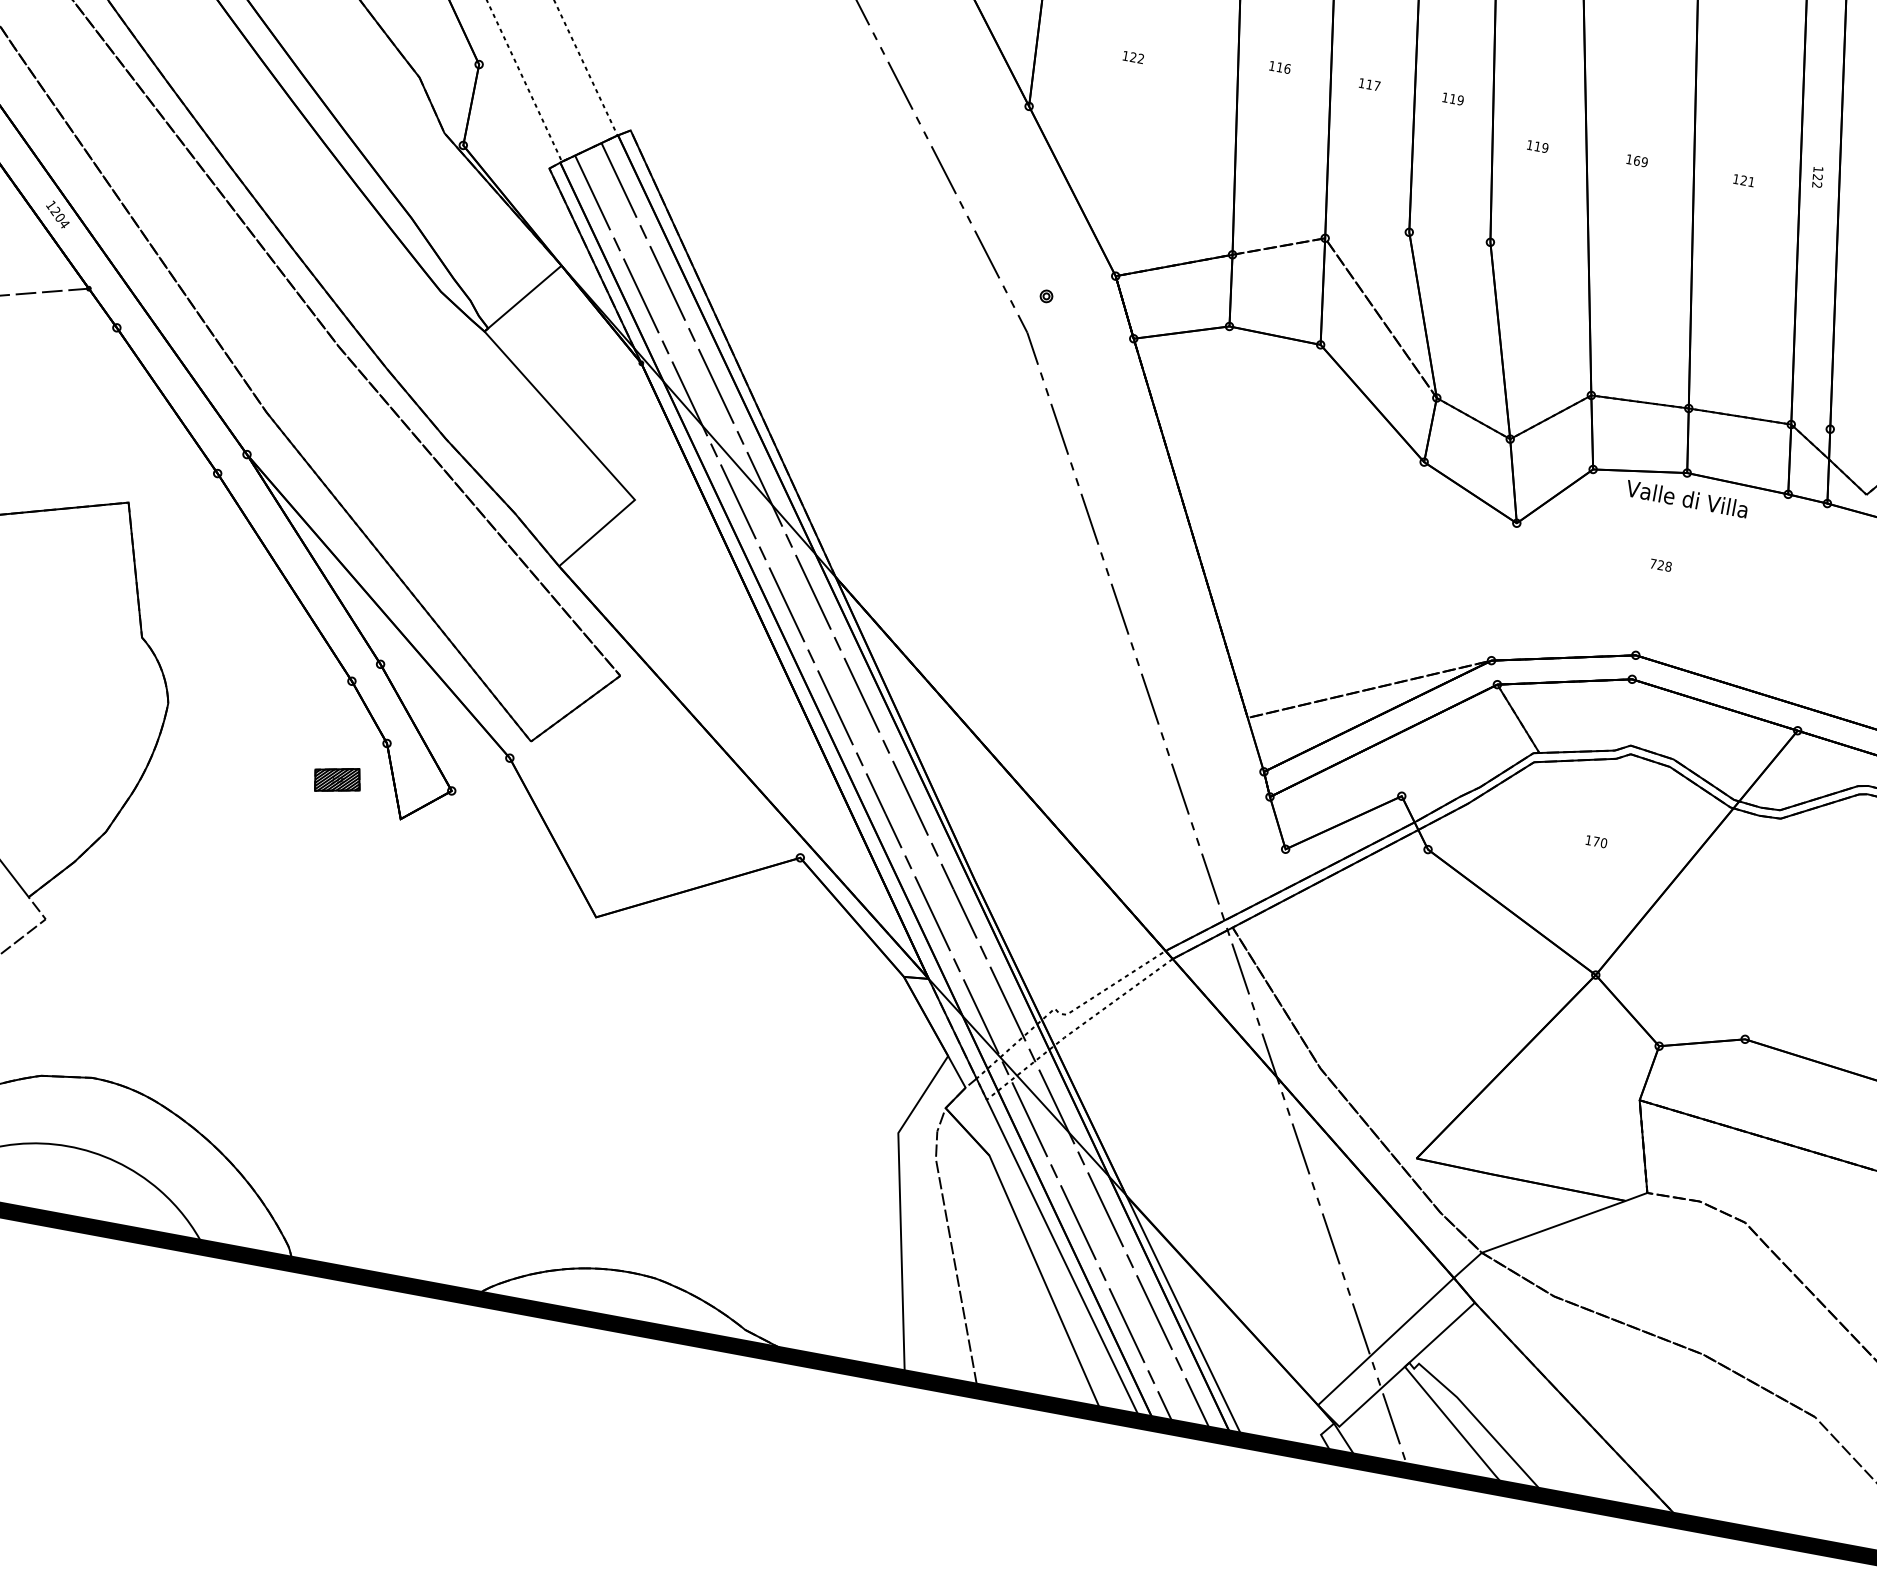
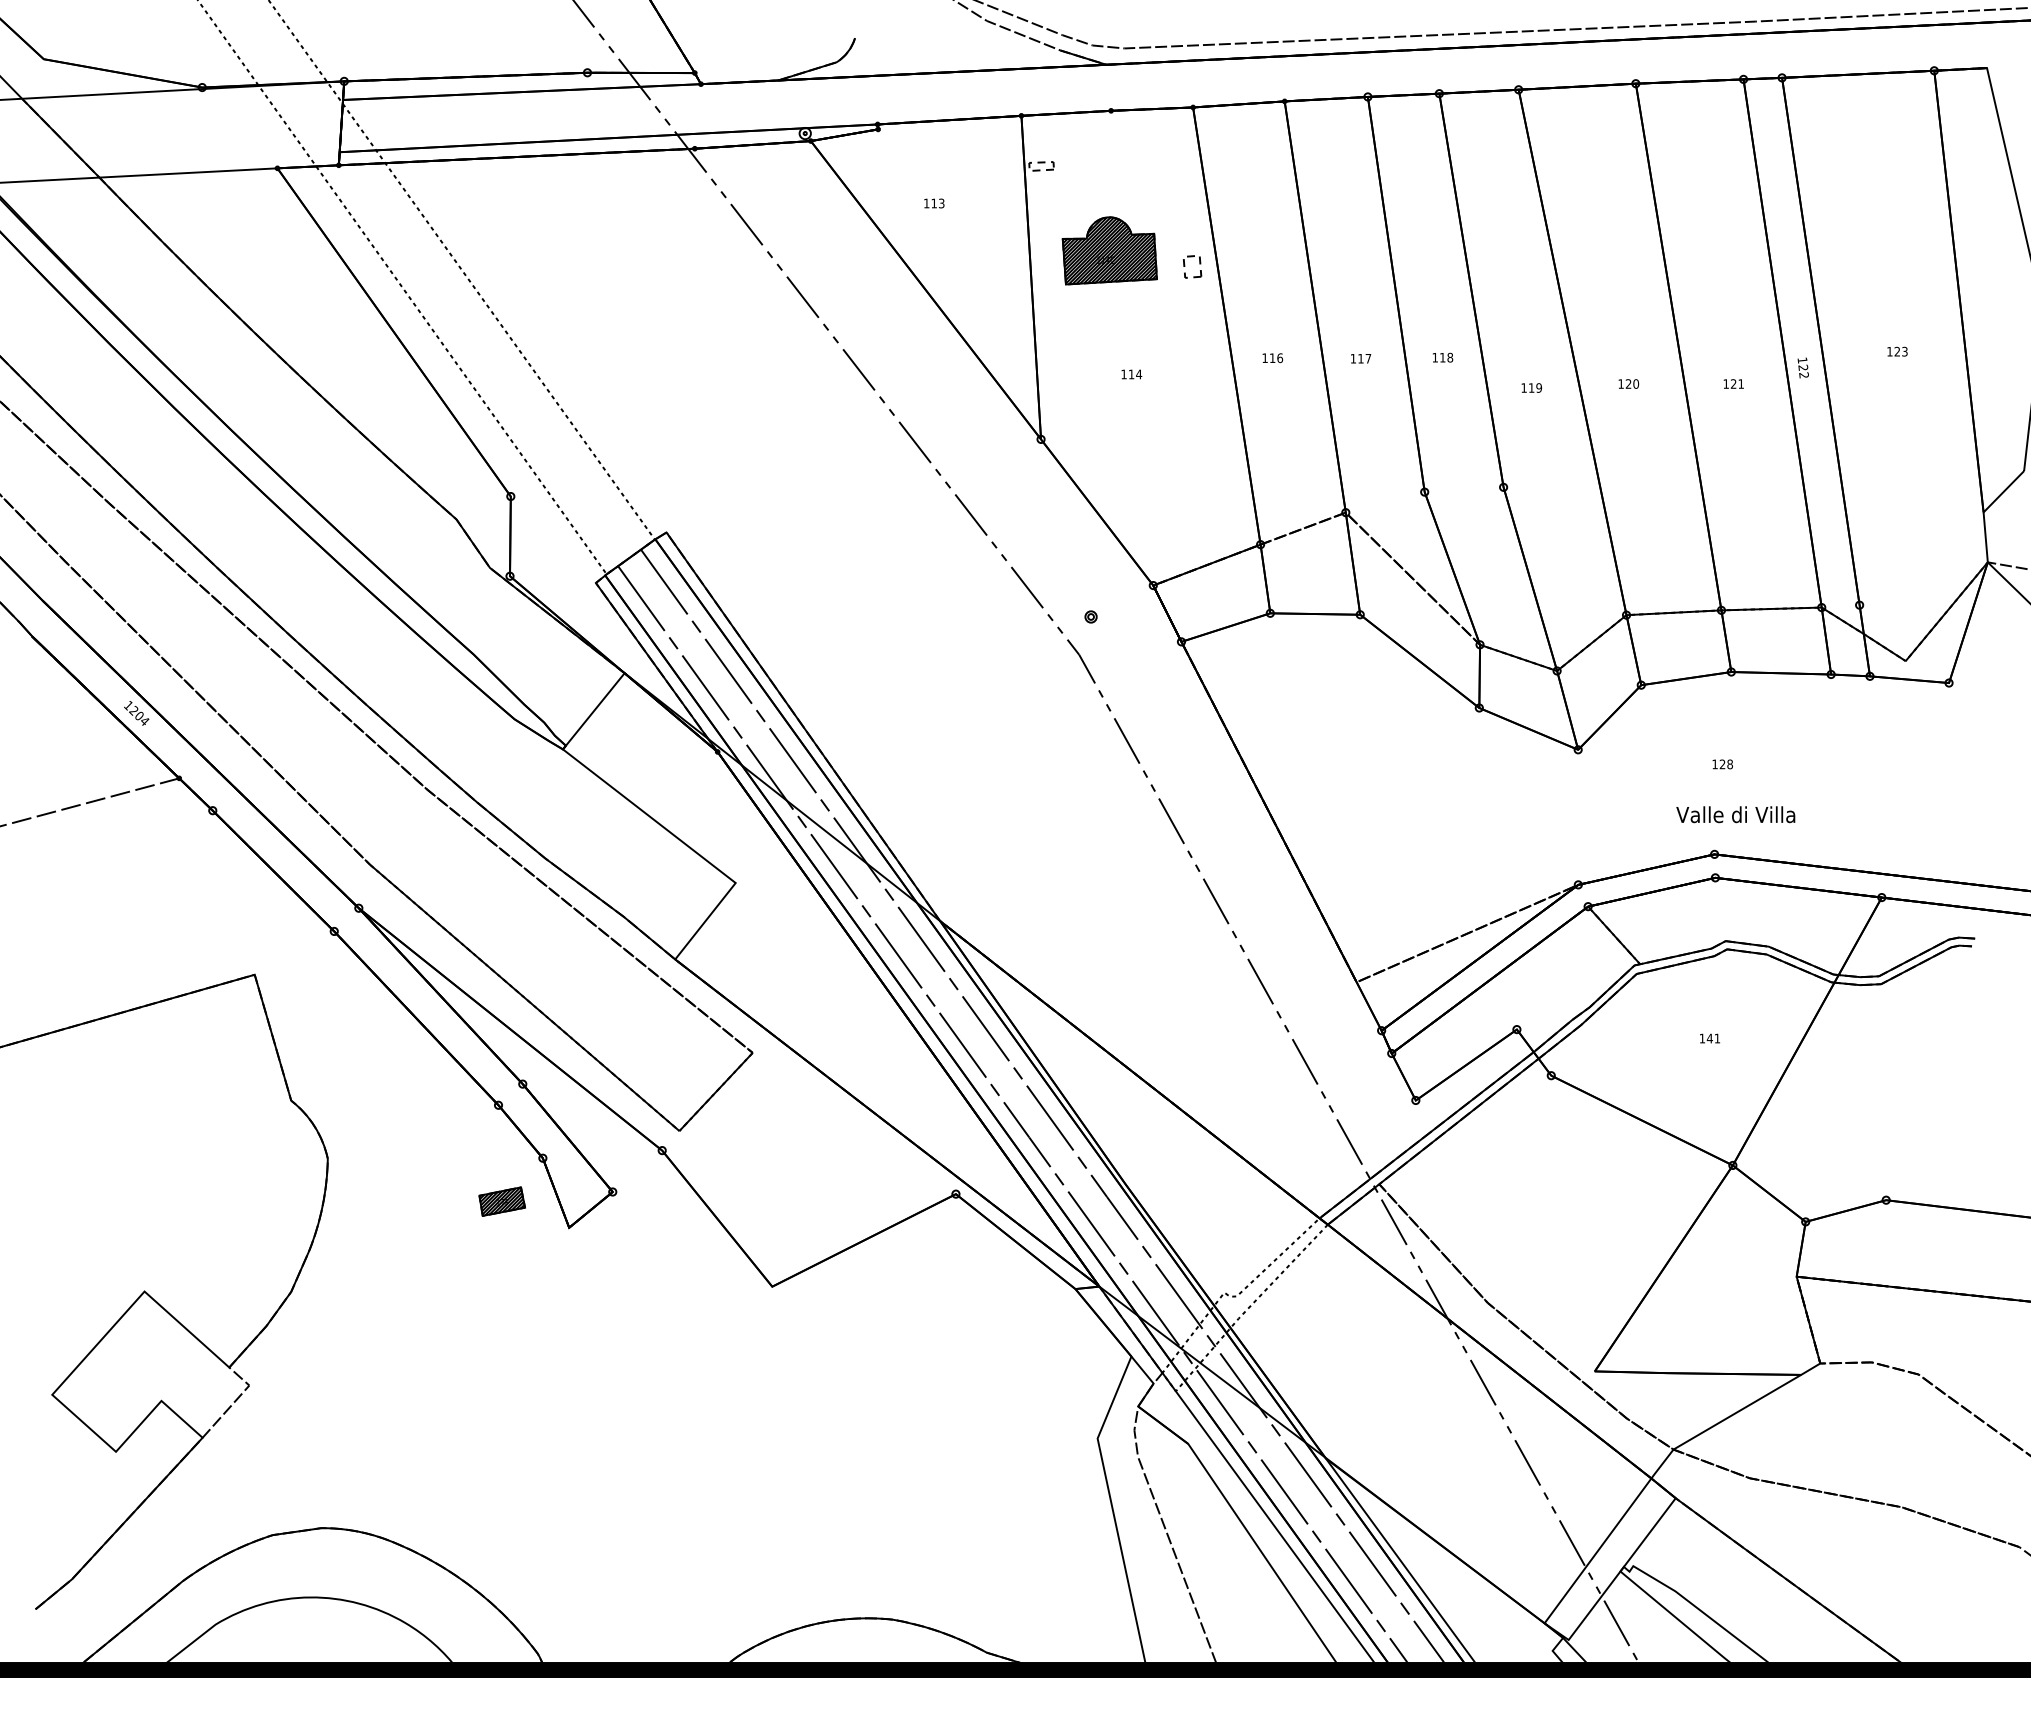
text: (1137, 58) -> (1135, 374), 122 -> 114
text: (1460, 100) -> (1450, 357), 119 -> 118
text: (1640, 160) -> (1631, 383), 169 -> 120
text: (1686, 498) -> (1735, 814), moved
text: (1652, 563) -> (1714, 764), 728 -> 128
text: (1600, 842) -> (1713, 1038), 170 -> 141

